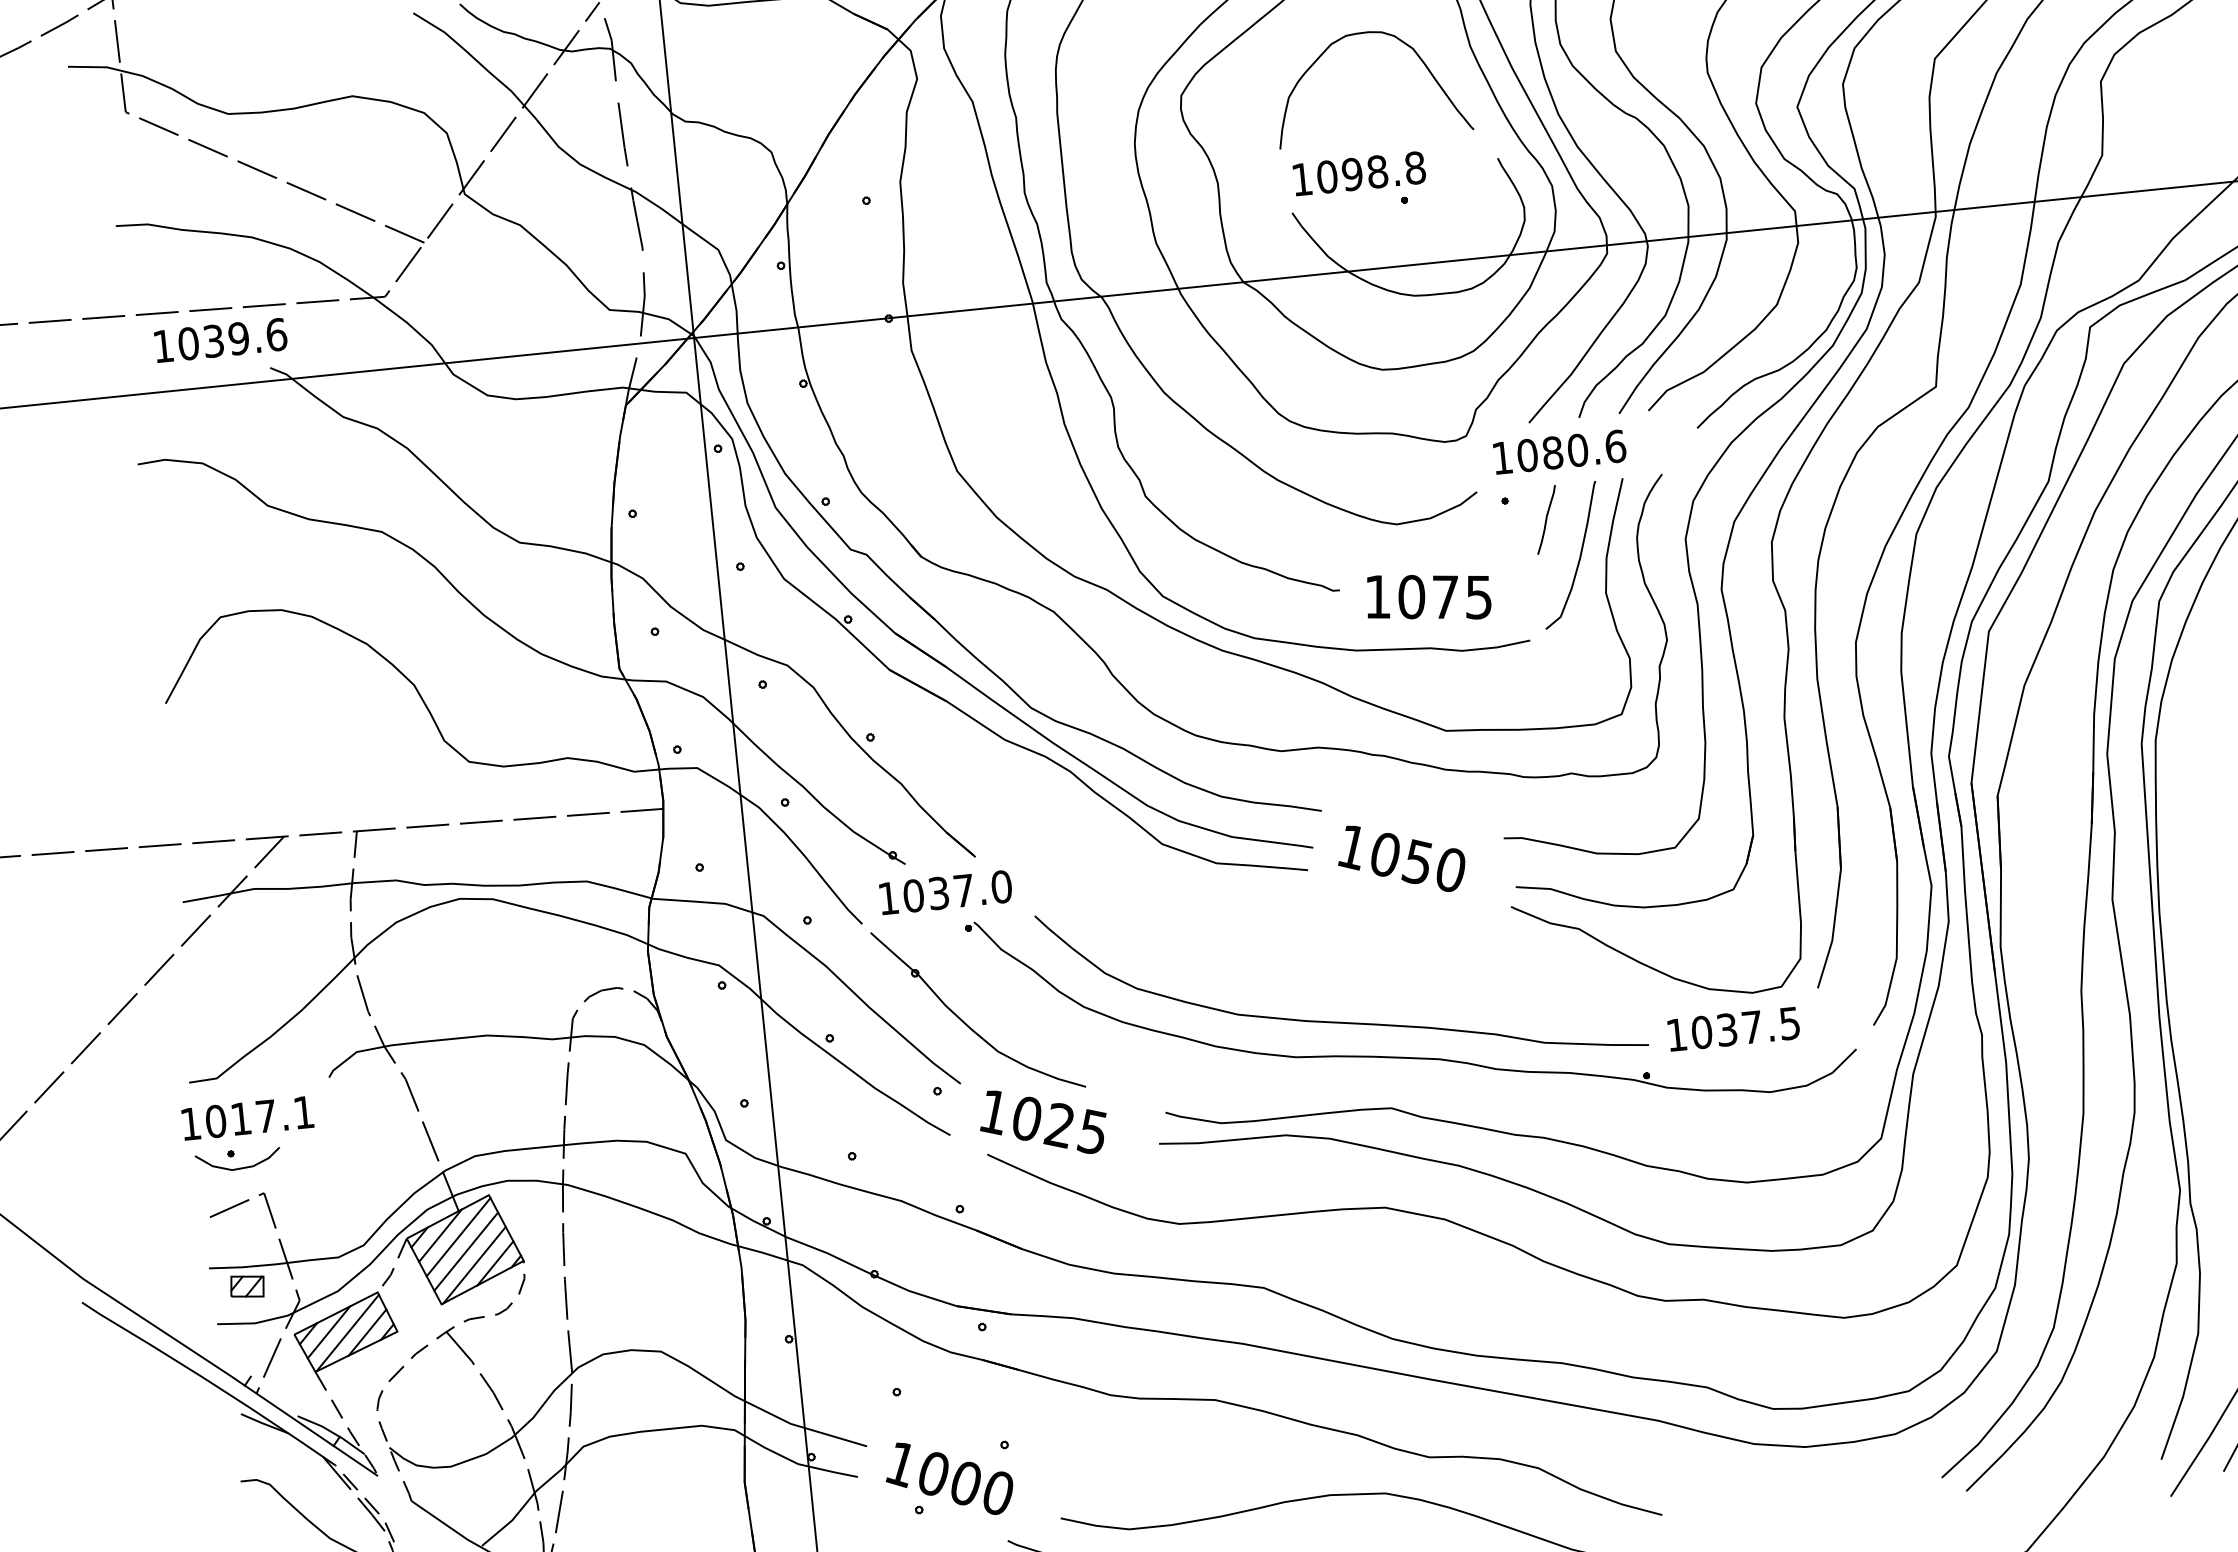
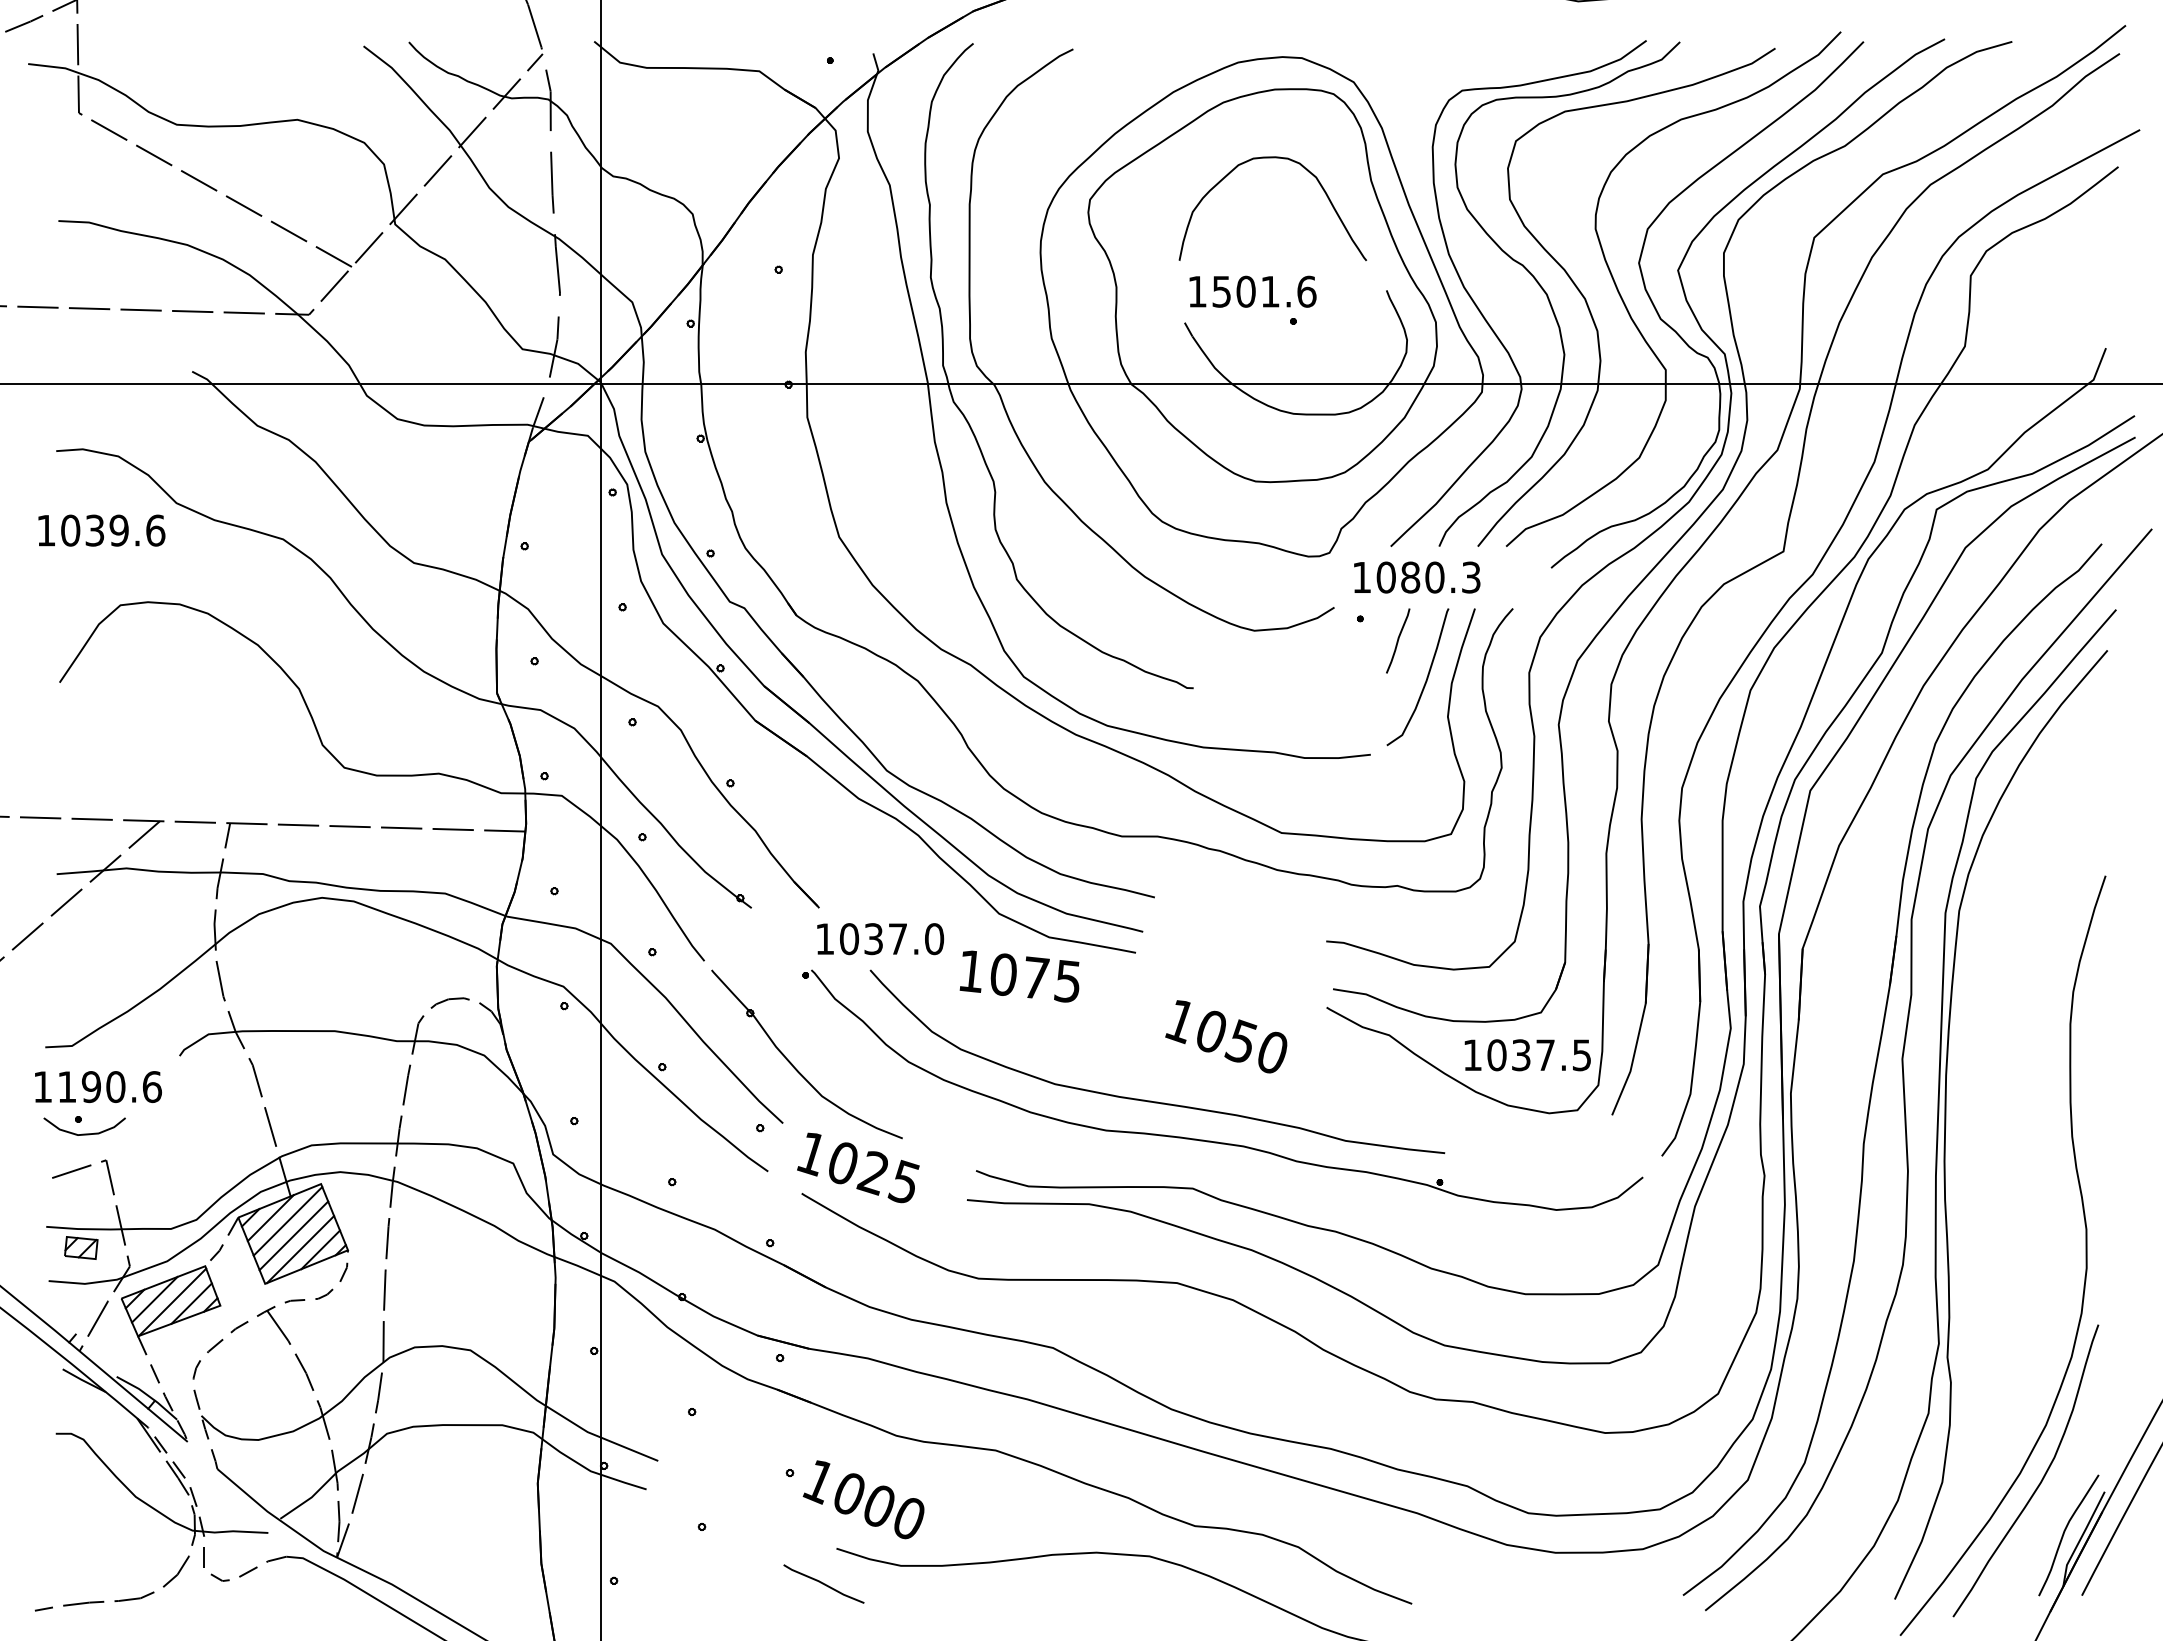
text: (1371, 172) -> (1264, 291), 1098.8 -> 1501.6
text: (220, 340) -> (101, 530), moved
text: (1615, 446) -> (1471, 577), 1080.6 -> 1080.3
text: (1428, 597) -> (1019, 976), moved
text: (1401, 858) -> (1226, 1036), moved
text: (945, 893) -> (880, 939), moved
text: (1733, 1029) -> (1527, 1055), moved
text: (259, 1117) -> (109, 1087), 1017.1 -> 1190.6
text: (948, 1478) -> (863, 1499), moved

